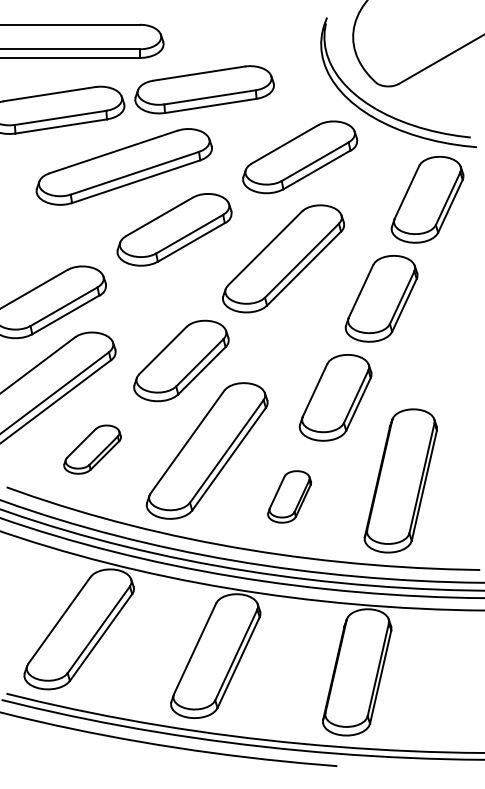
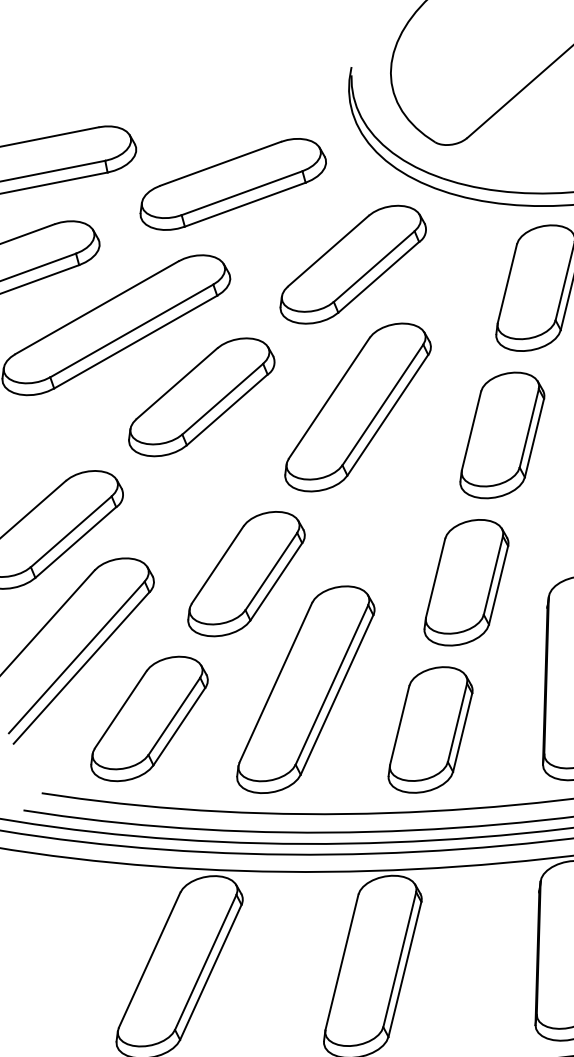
part: (204, 89) -> (232, 183), moved
part: (92, 449) -> (148, 718), size x1.67
part: (289, 496) -> (429, 729), size x1.67

